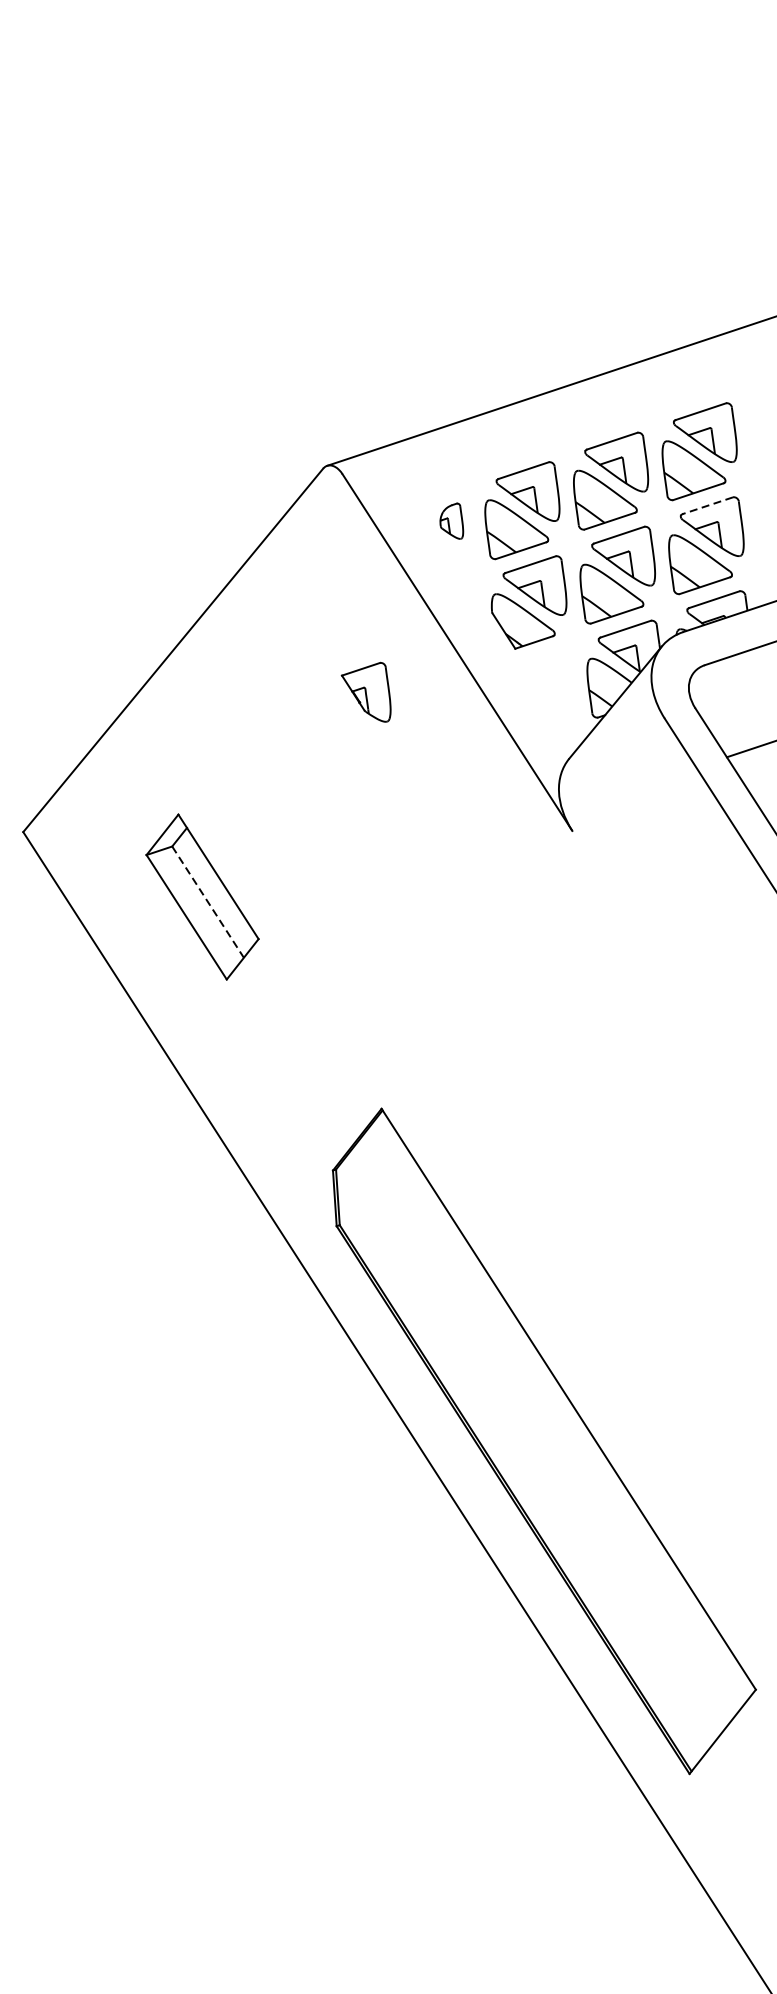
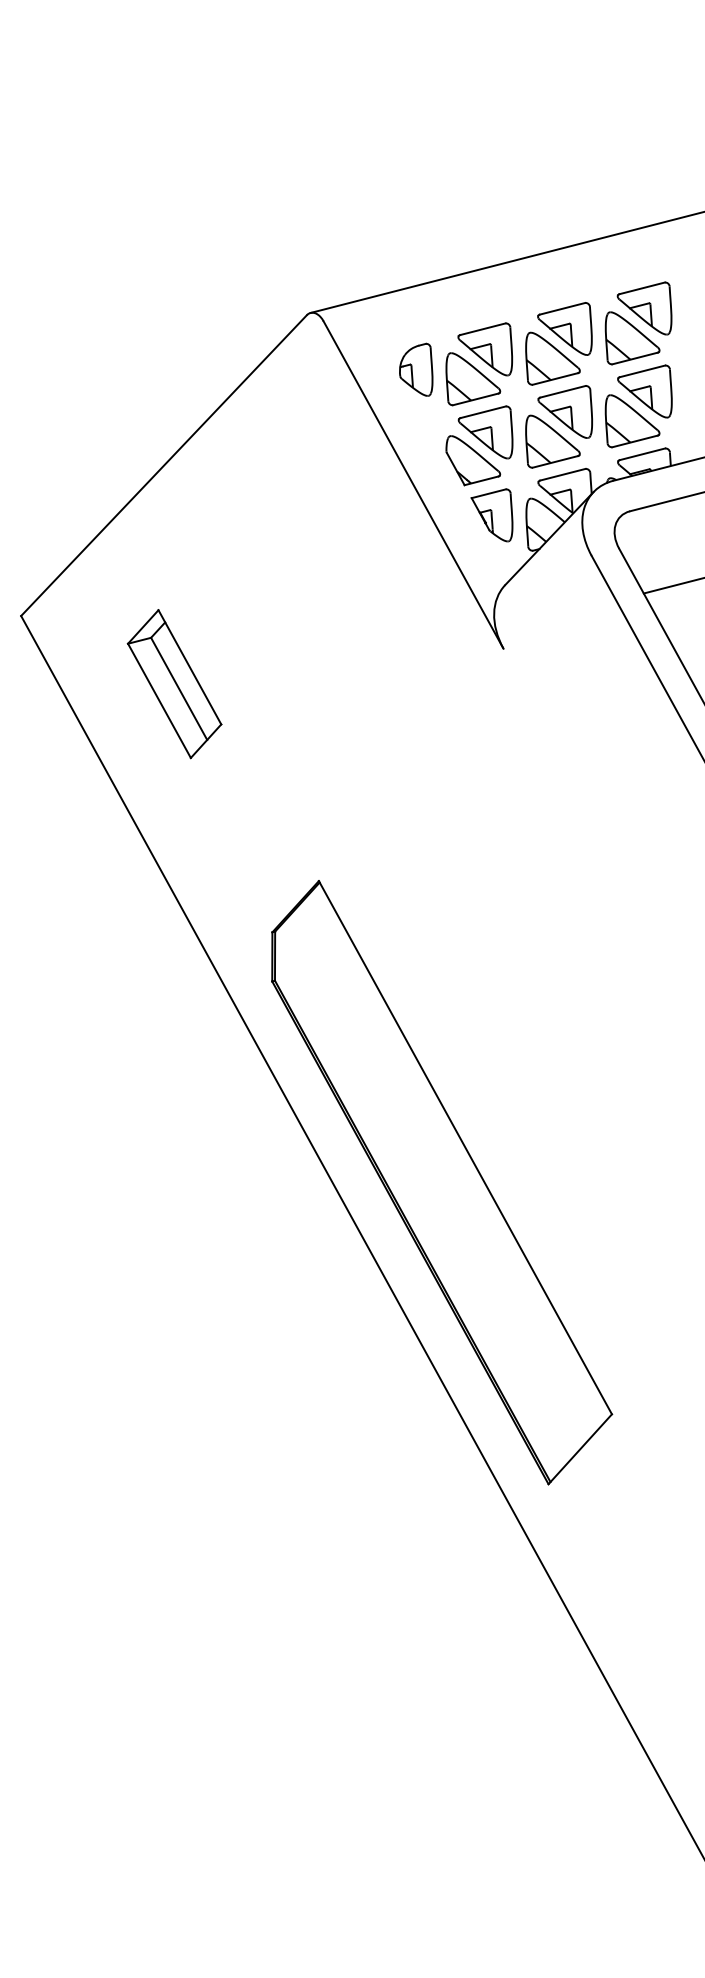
line: (706, 505) -> (641, 371), dashed -> solid
part: (451, 521) -> (416, 369), size x1.67
part: (365, 693) -> (491, 515), moved
line: (208, 902) -> (179, 689), dashed -> solid

